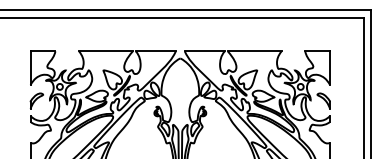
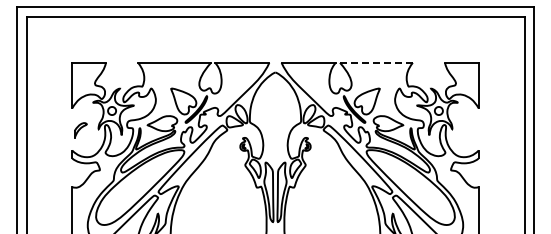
line: (254, 51) -> (375, 62), solid -> dashed
part: (36, 101) -> (80, 130), size x0.7
part: (323, 101) -> (469, 130), removed

